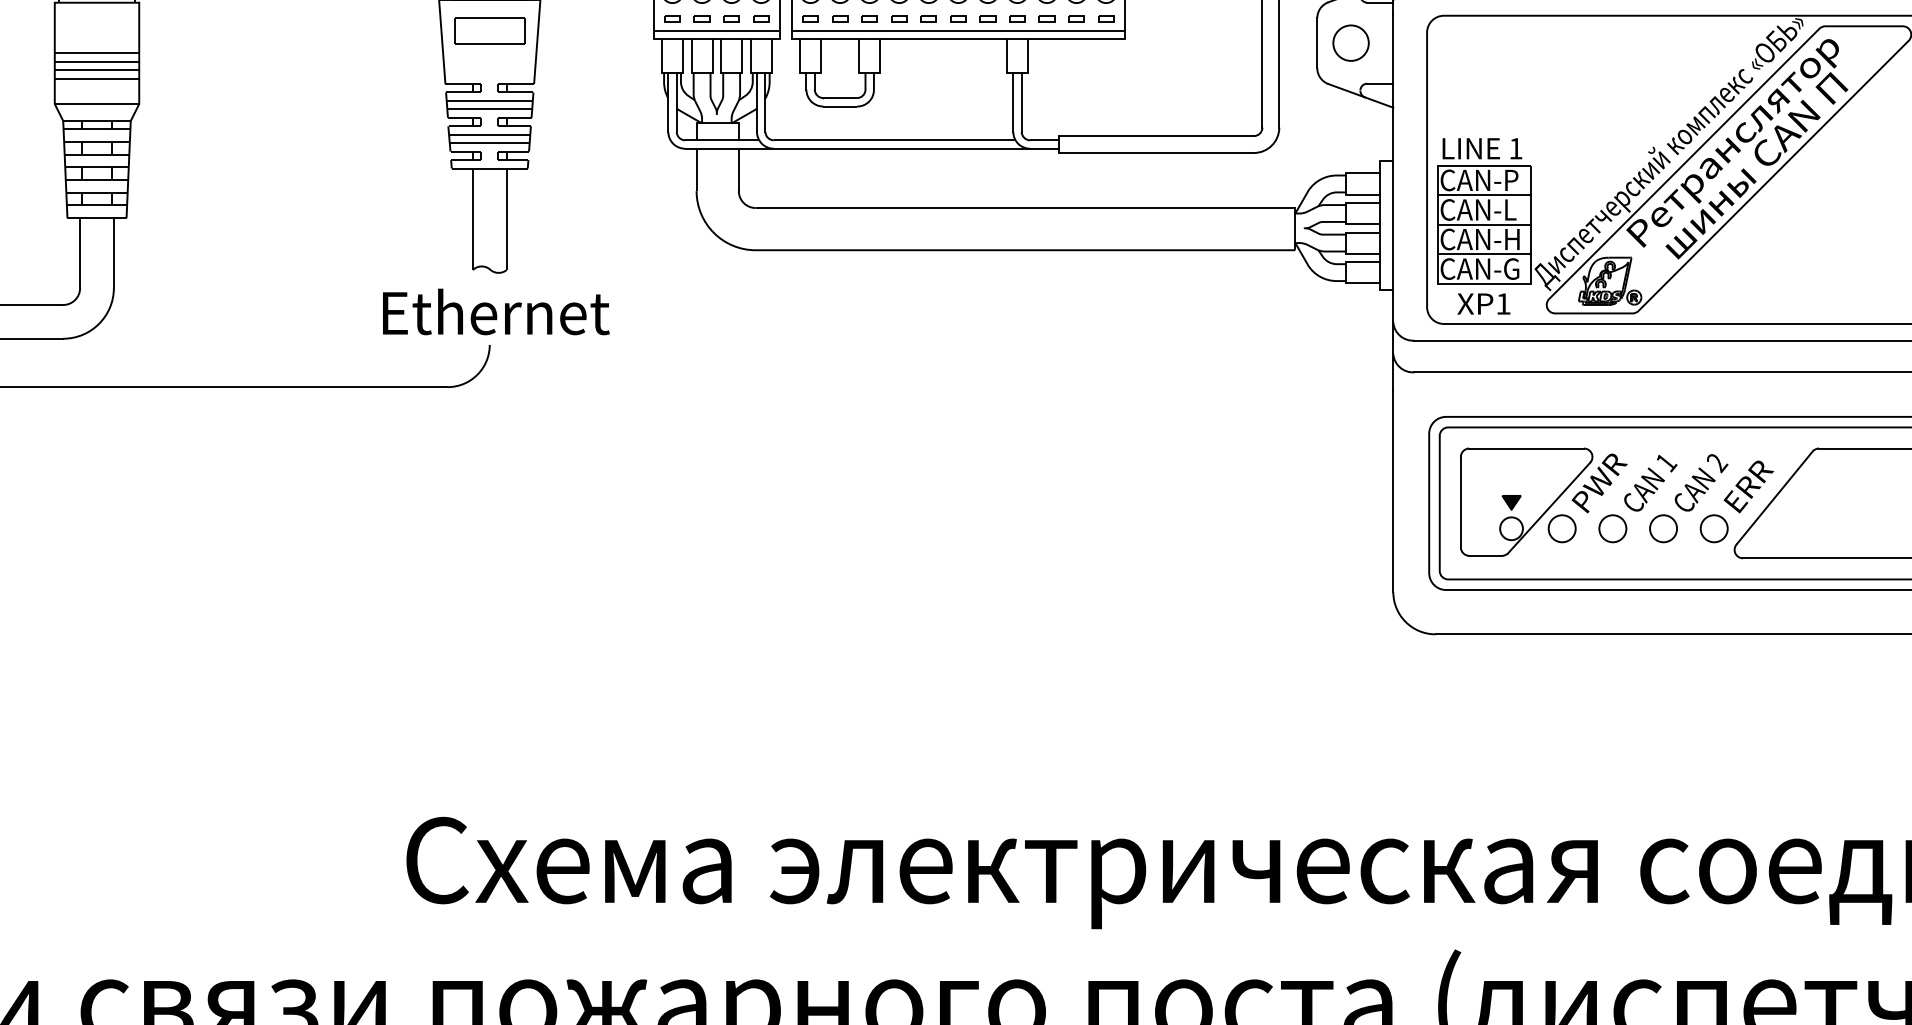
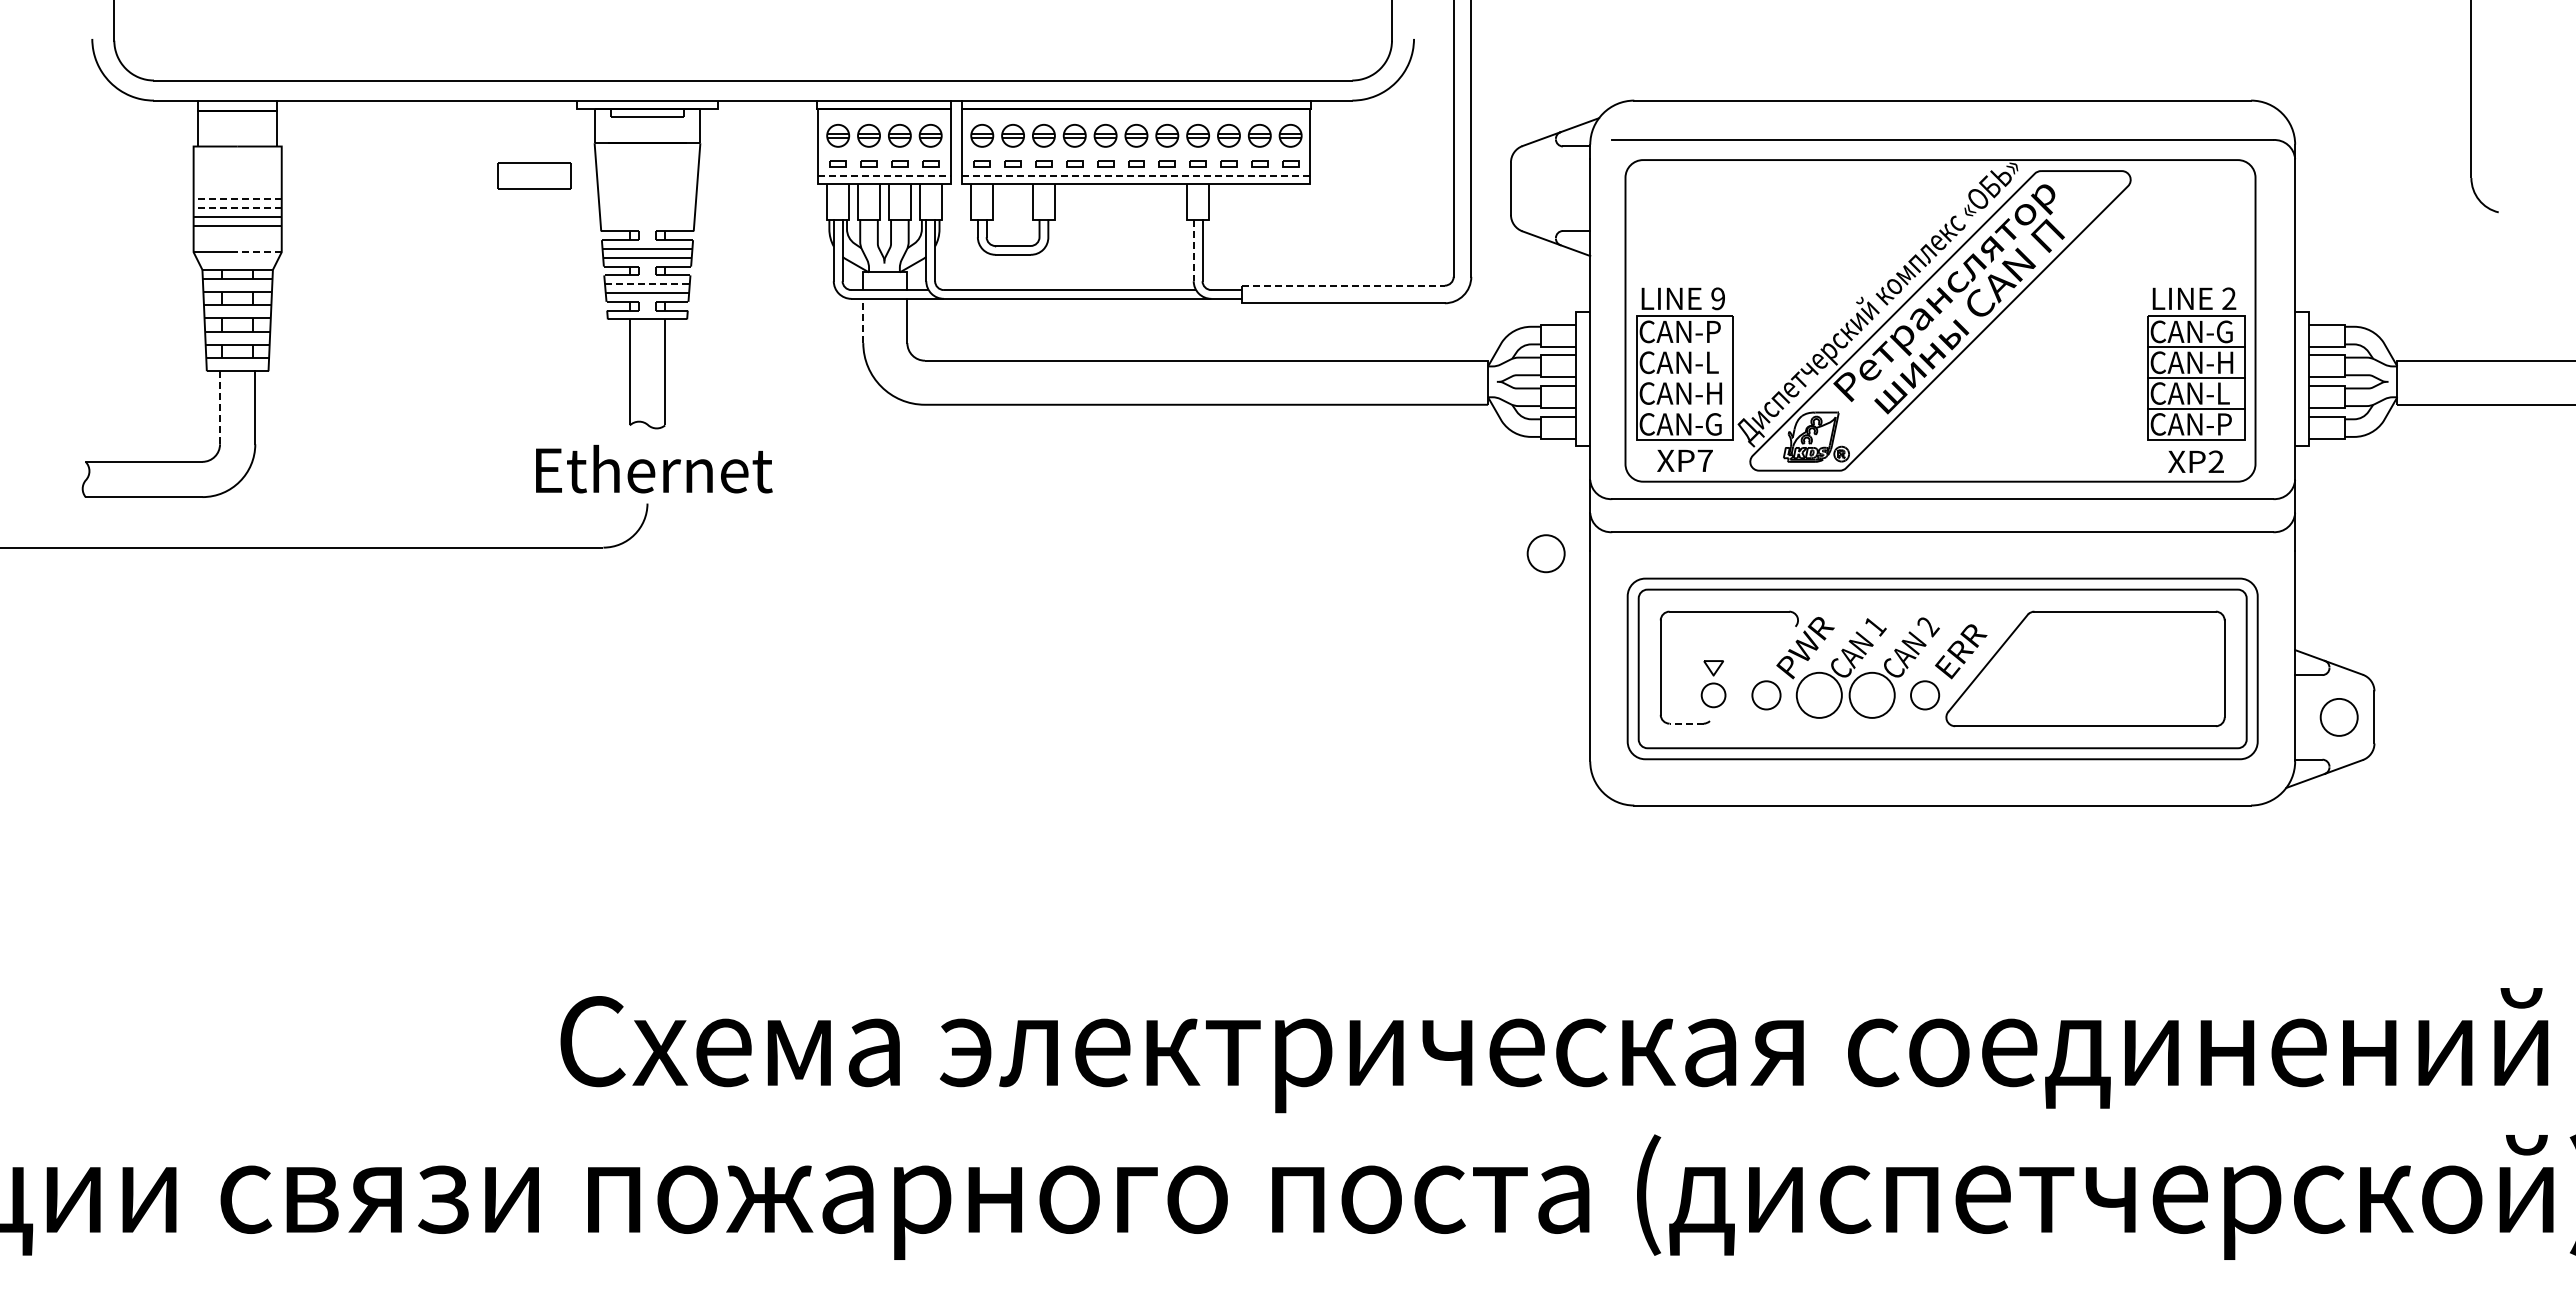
part: (489, 30) -> (534, 175), moved
line: (716, 30) -> (884, 175), solid -> dashed
line: (958, 30) -> (1136, 175), solid -> dashed
circle: (1350, 42) -> (1545, 553), moved
line: (96, 53) -> (237, 199), solid -> dashed
line: (96, 62) -> (237, 208), solid -> dashed
line: (1013, 102) -> (1193, 250), solid -> dashed
line: (117, 104) -> (259, 252), solid -> dashed
line: (490, 134) -> (648, 284), solid -> dashed
line: (1156, 135) -> (1343, 285), solid -> dashed
text: (1515, 148) -> (1717, 298), 1 -> 9
line: (696, 169) -> (863, 320), solid -> dashed
line: (1483, 195) -> (1684, 347), removed
line: (1483, 225) -> (1684, 378), removed
line: (80, 252) -> (220, 407), solid -> dashed
line: (1483, 254) -> (1684, 409), removed
text: (1502, 303) -> (1704, 460), XP1 -> XP7
fill: (1511, 503) -> (1713, 668), removed
line: (1548, 507) -> (1752, 673), removed
circle: (1613, 528) -> (1819, 695), size x1.6
circle: (1663, 528) -> (1872, 695), size x1.6
line: (1485, 555) -> (1686, 723), solid -> dashed

